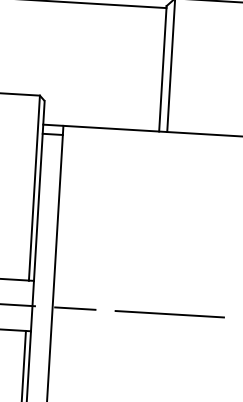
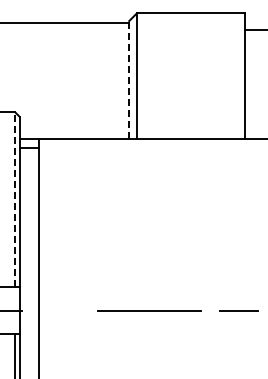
line: (163, 68) -> (129, 79), solid -> dashed
line: (34, 188) -> (15, 199), solid -> dashed
line: (75, 308) -> (60, 310), removed

